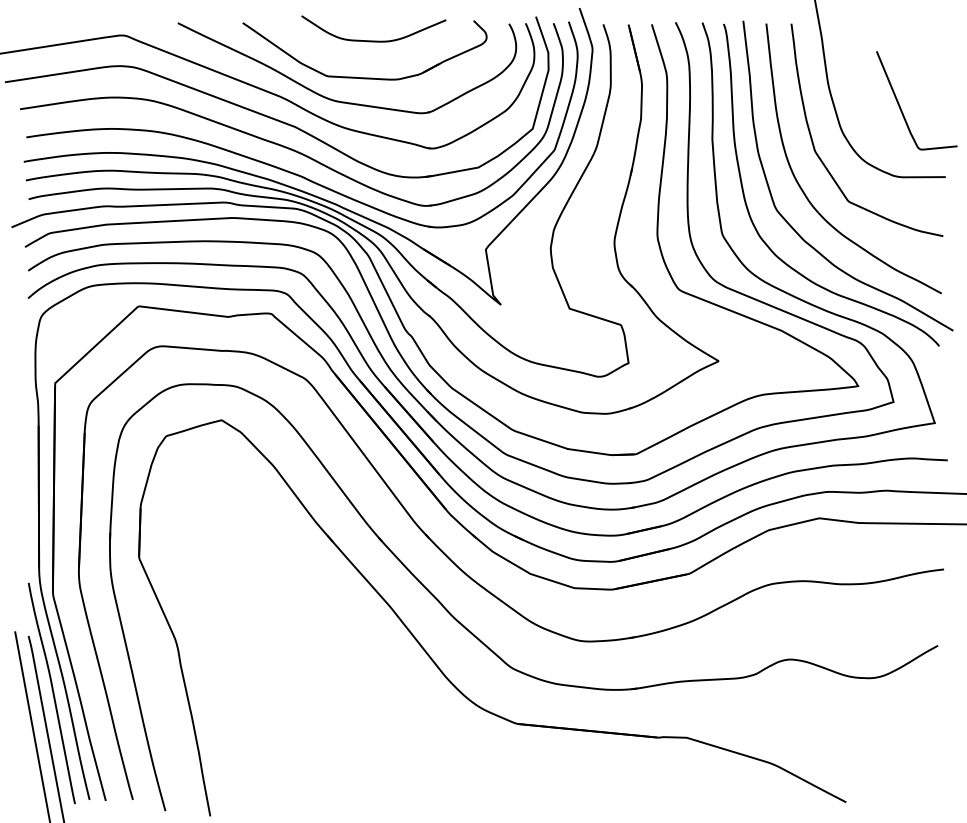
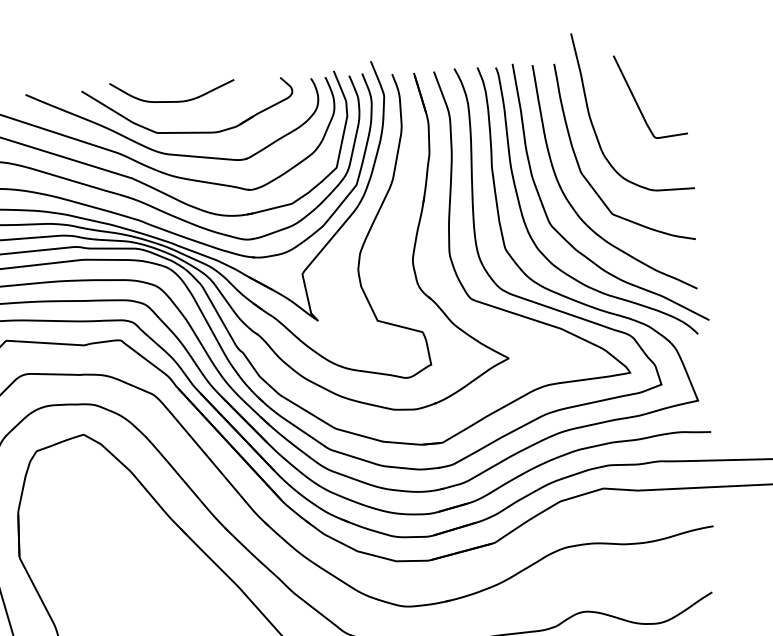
curve: (373, 40) -> (172, 101), moved
curve: (900, 105) -> (636, 101), moved

